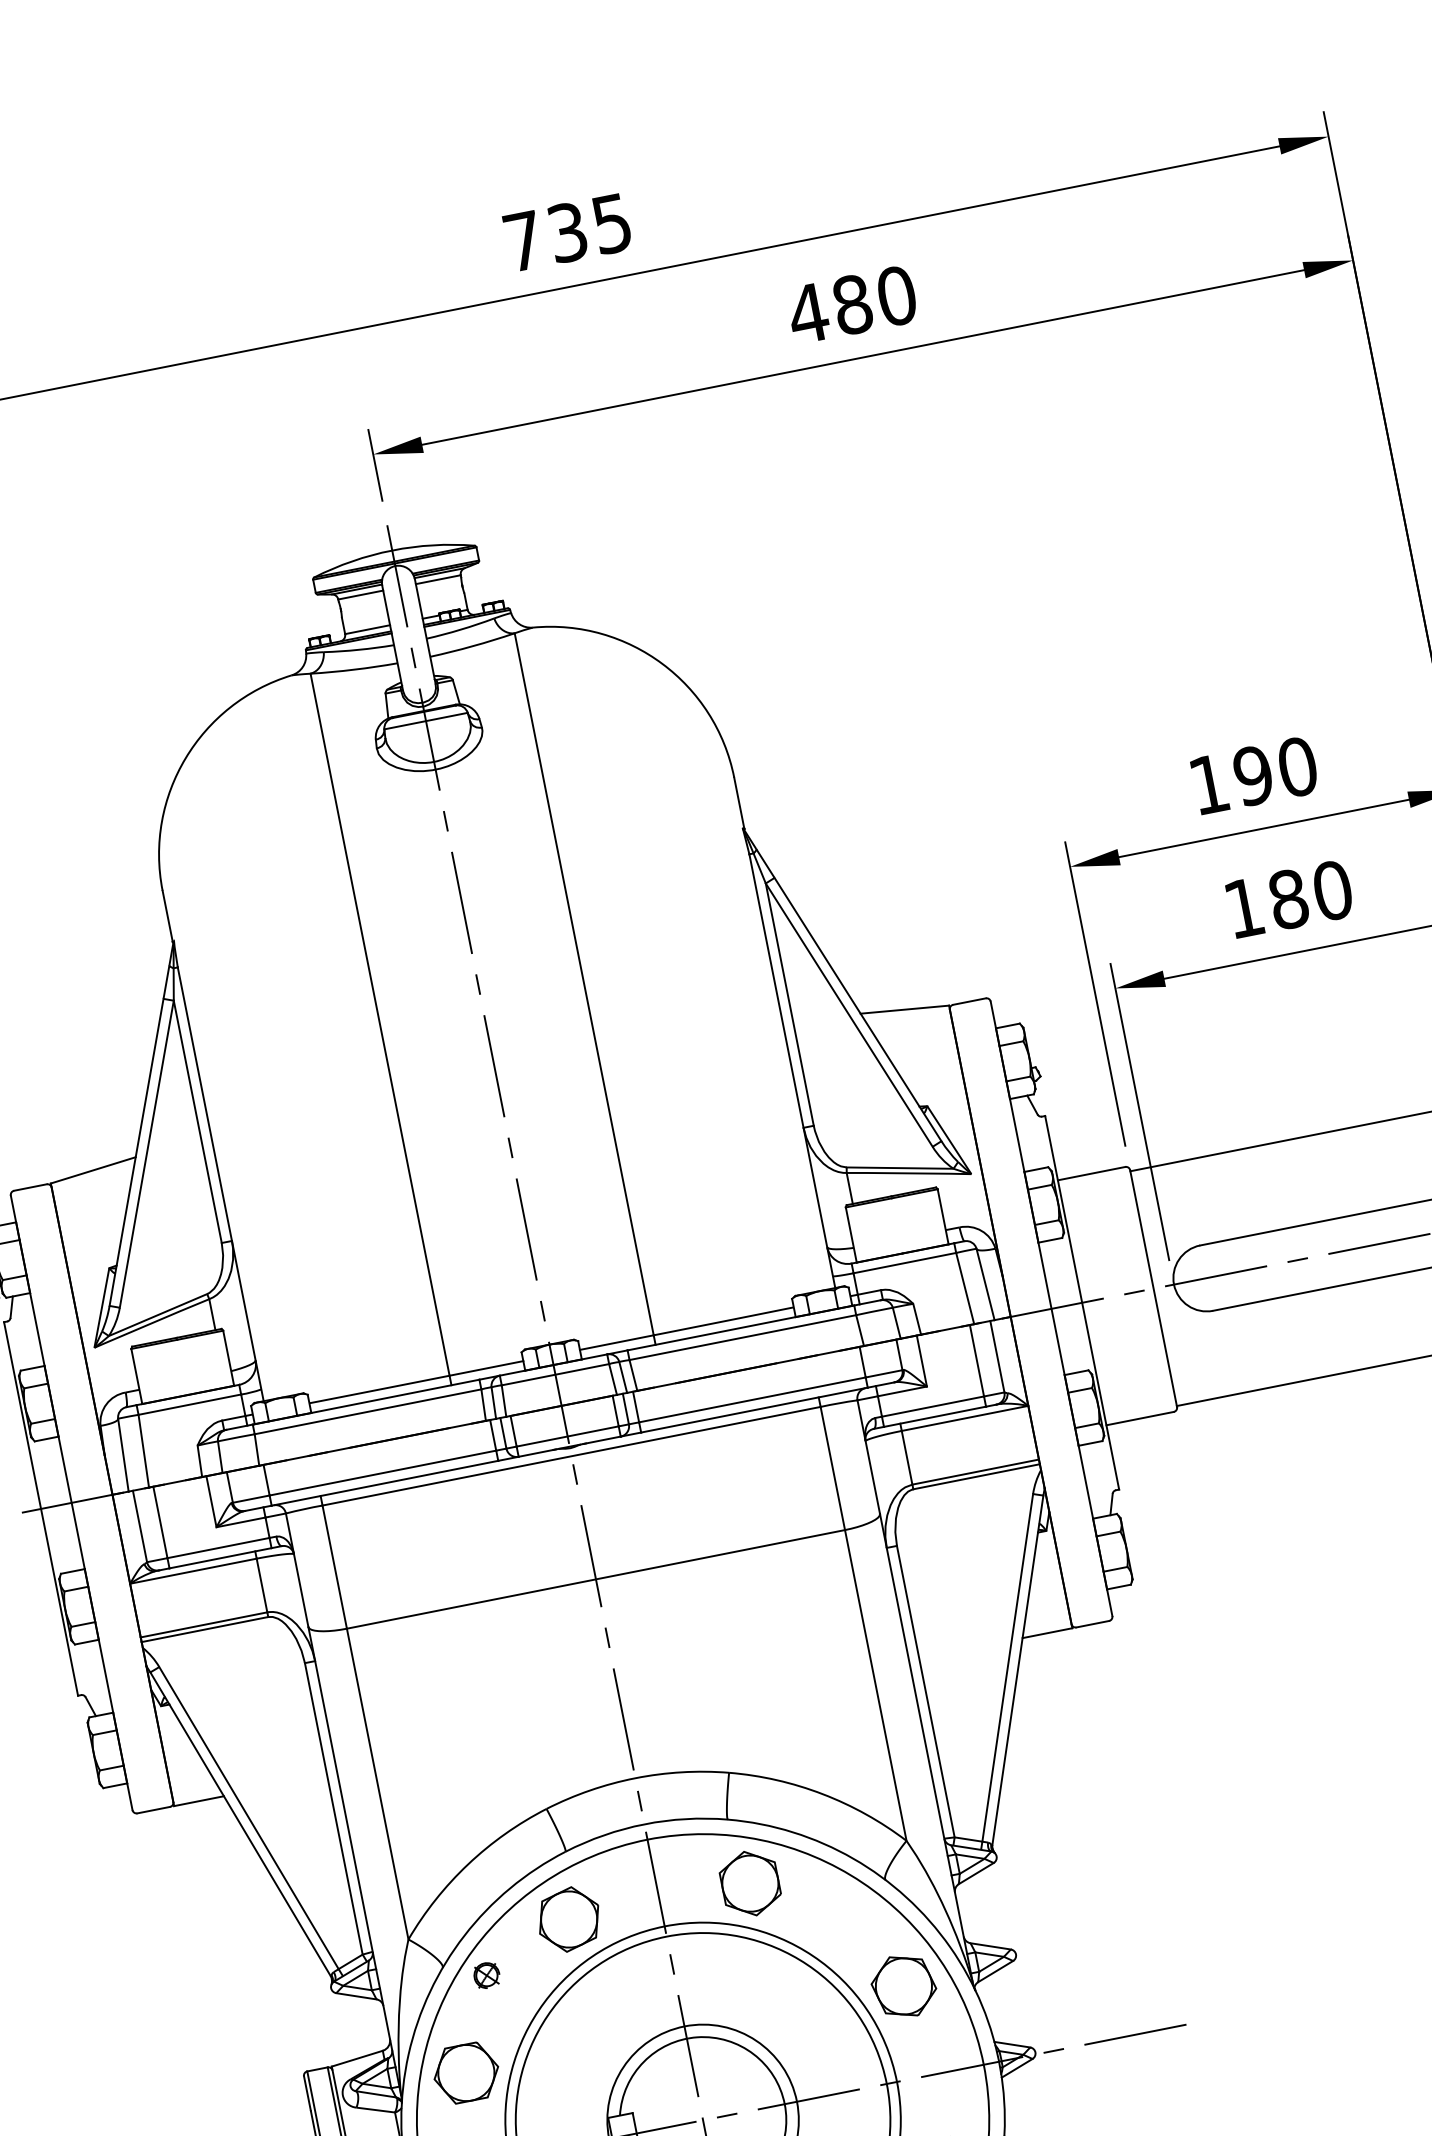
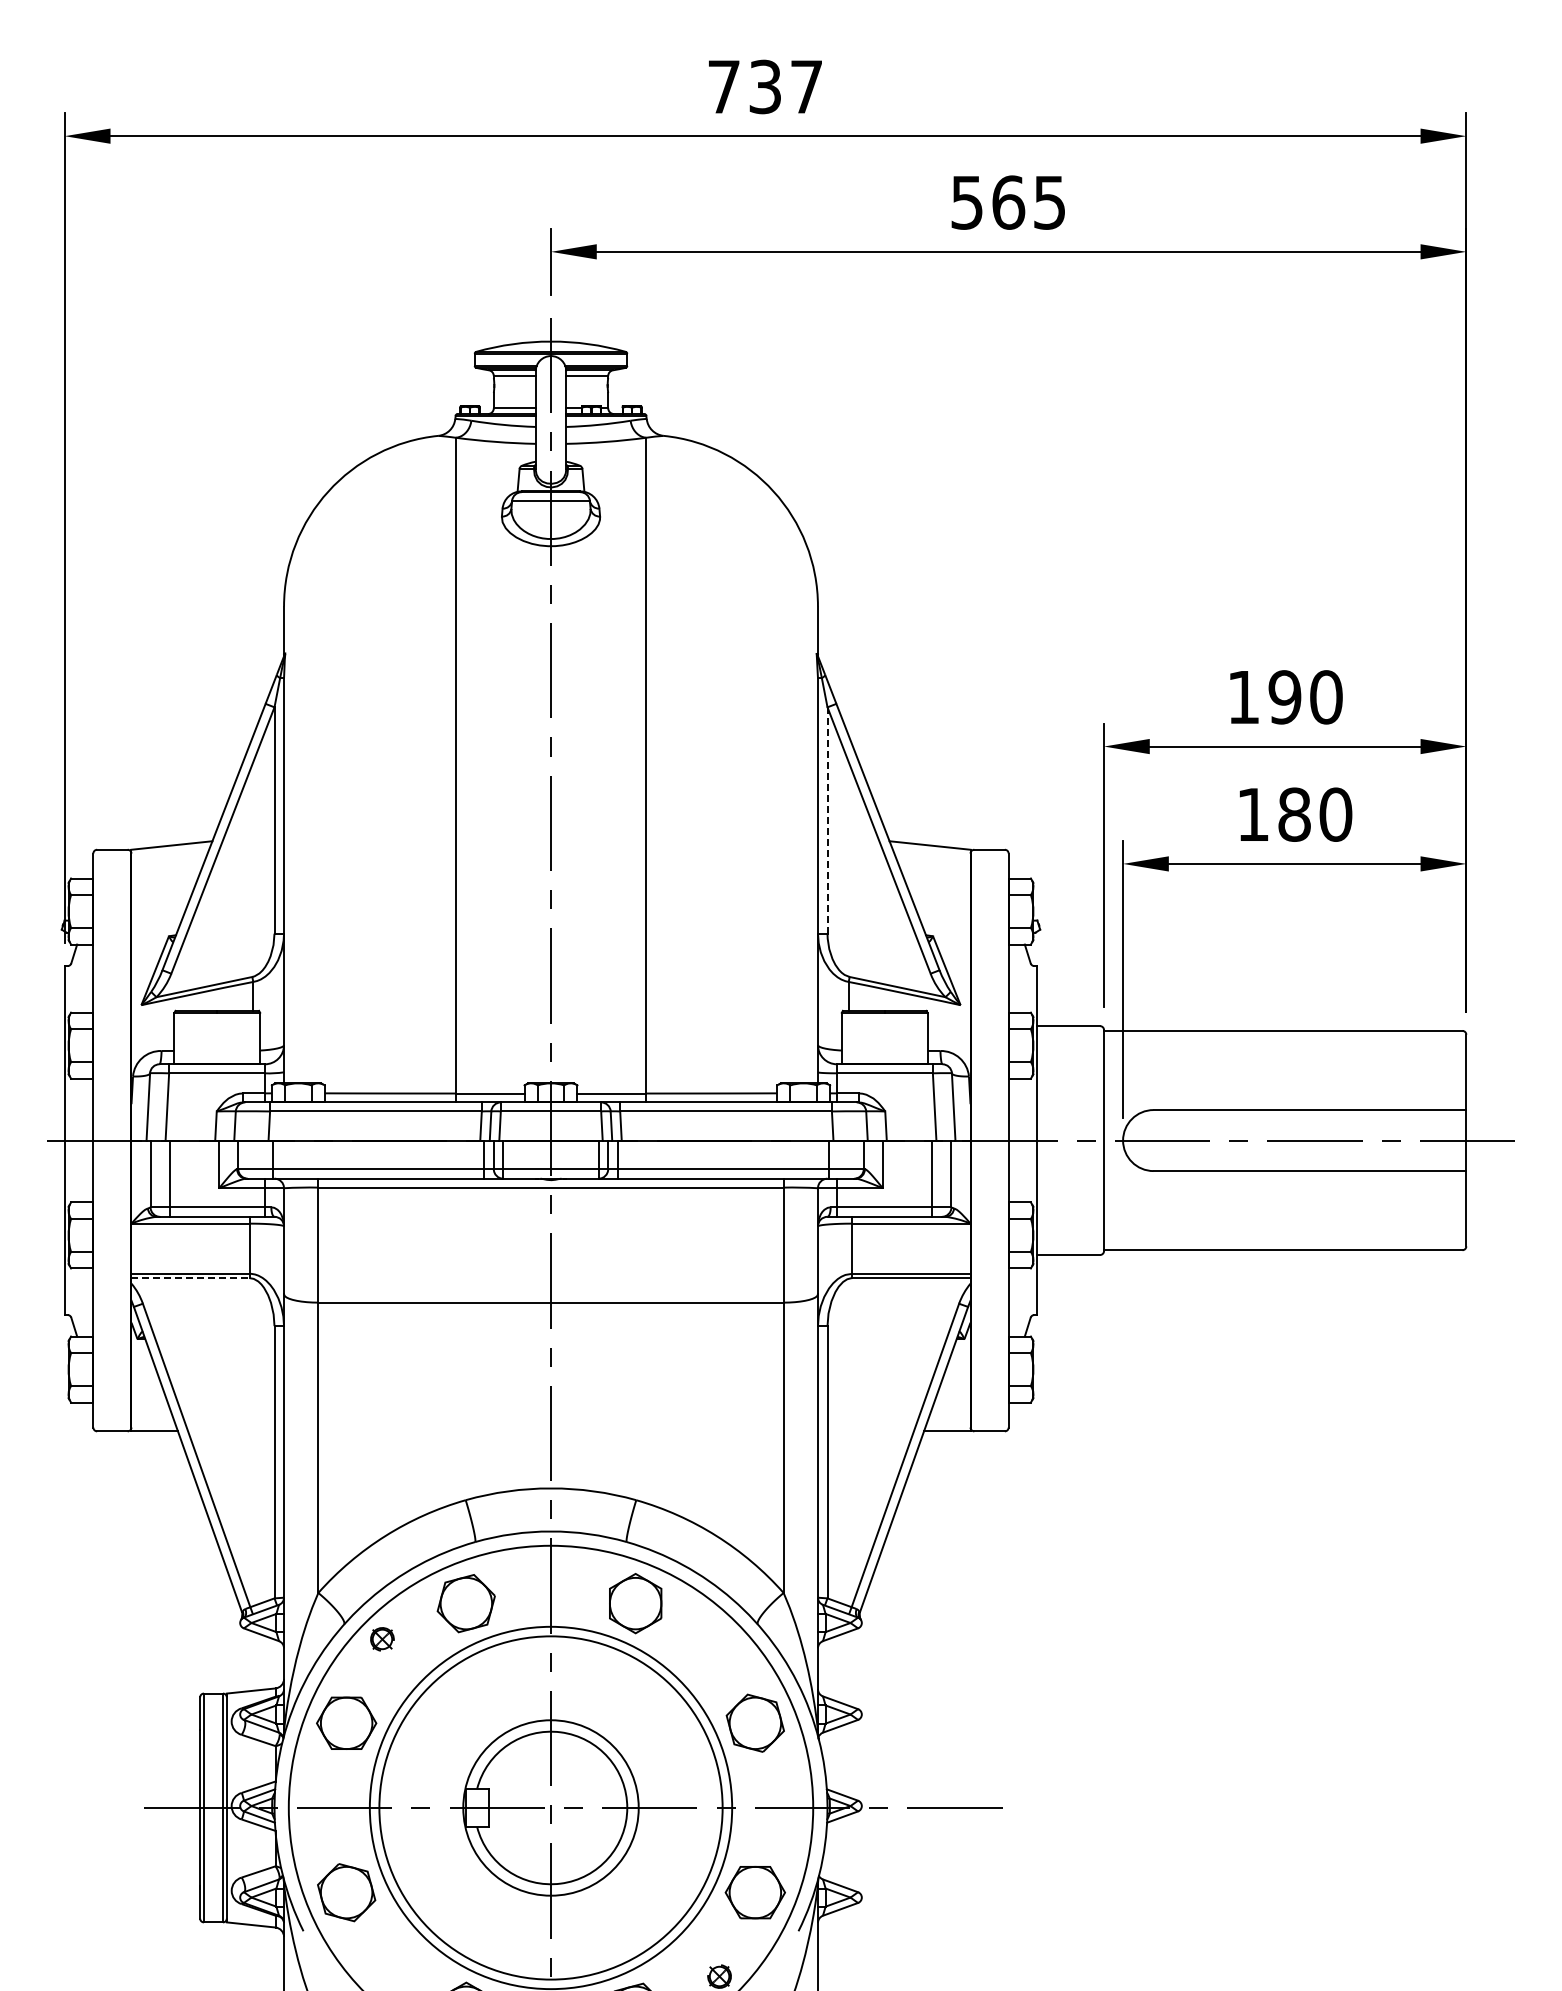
text: (611, 224) -> (806, 87), 735 -> 737
text: (851, 304) -> (1007, 202), 480 -> 565
line: (789, 1004) -> (827, 820), solid -> dashed
line: (205, 1629) -> (191, 1278), solid -> dashed

